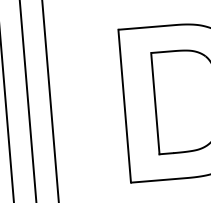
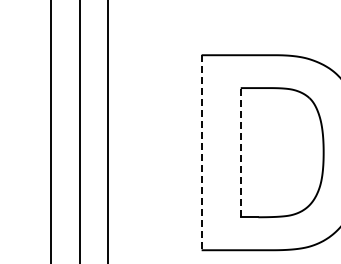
line: (155, 103) -> (240, 152), solid -> dashed
line: (124, 106) -> (201, 153), solid -> dashed

